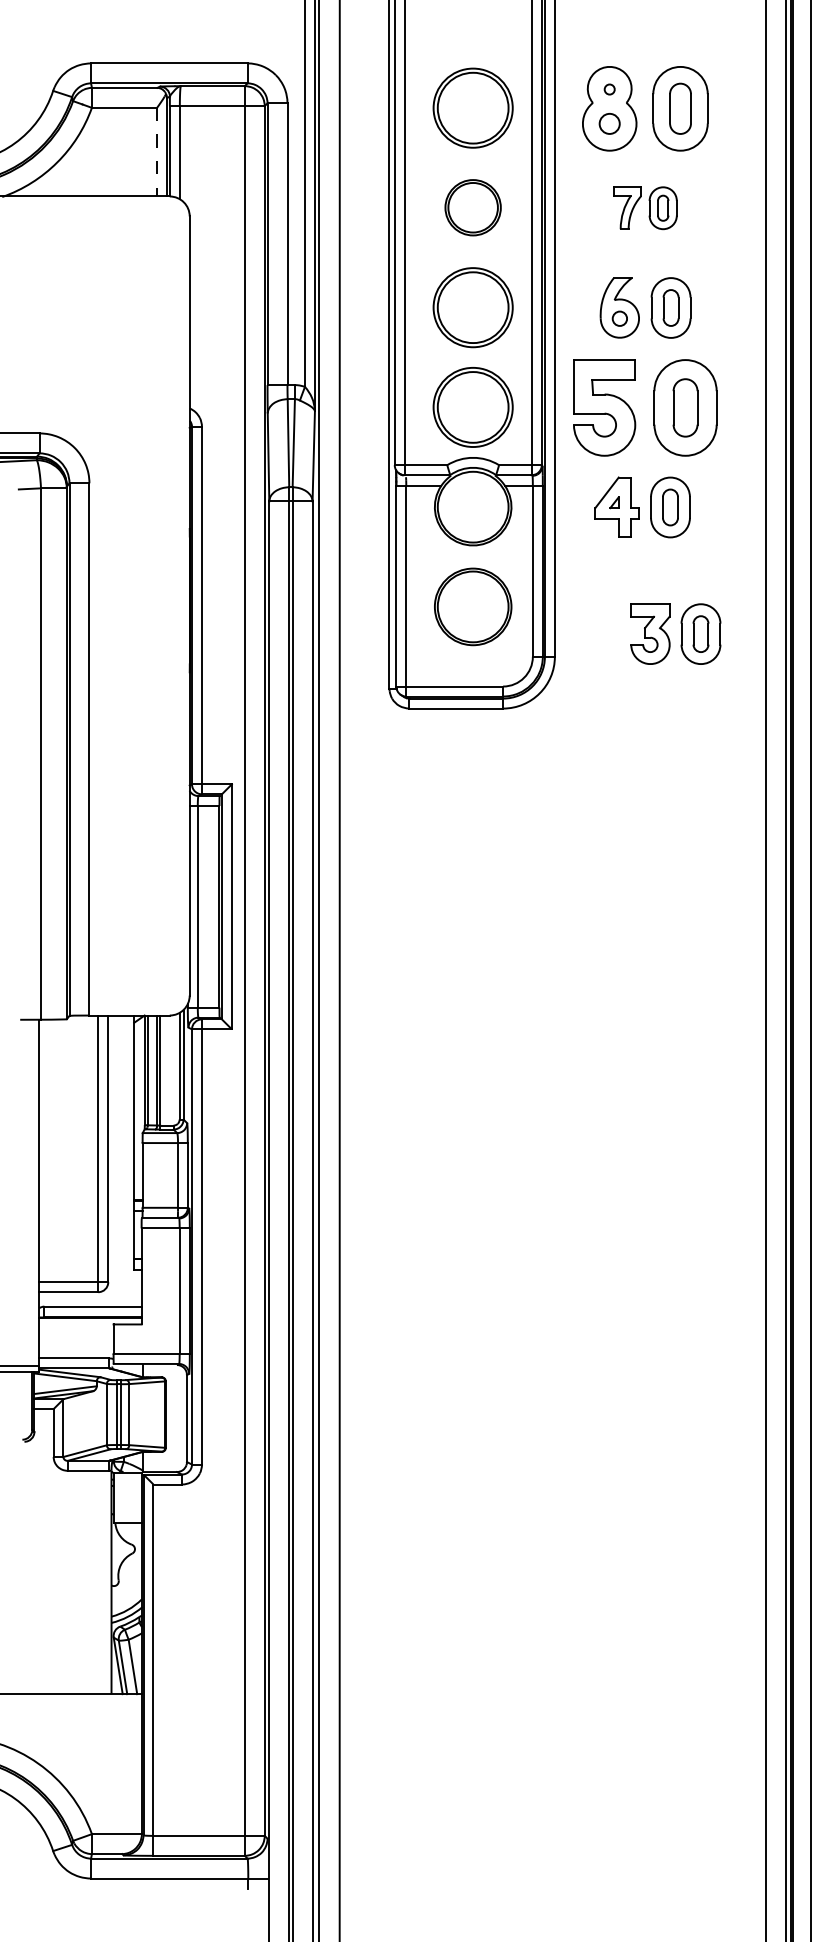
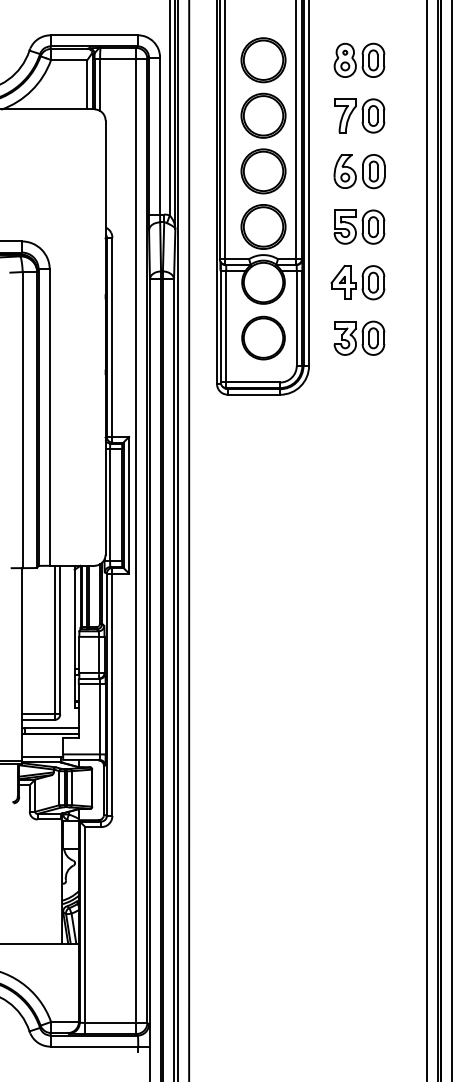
part: (645, 106) -> (359, 59), size x0.71
line: (157, 151) -> (87, 84), dashed -> solid
part: (473, 207) -> (263, 115), size x1.43
part: (645, 207) -> (359, 115), size x1.43
part: (645, 406) -> (359, 226), size x0.62
part: (675, 632) -> (359, 337), moved

